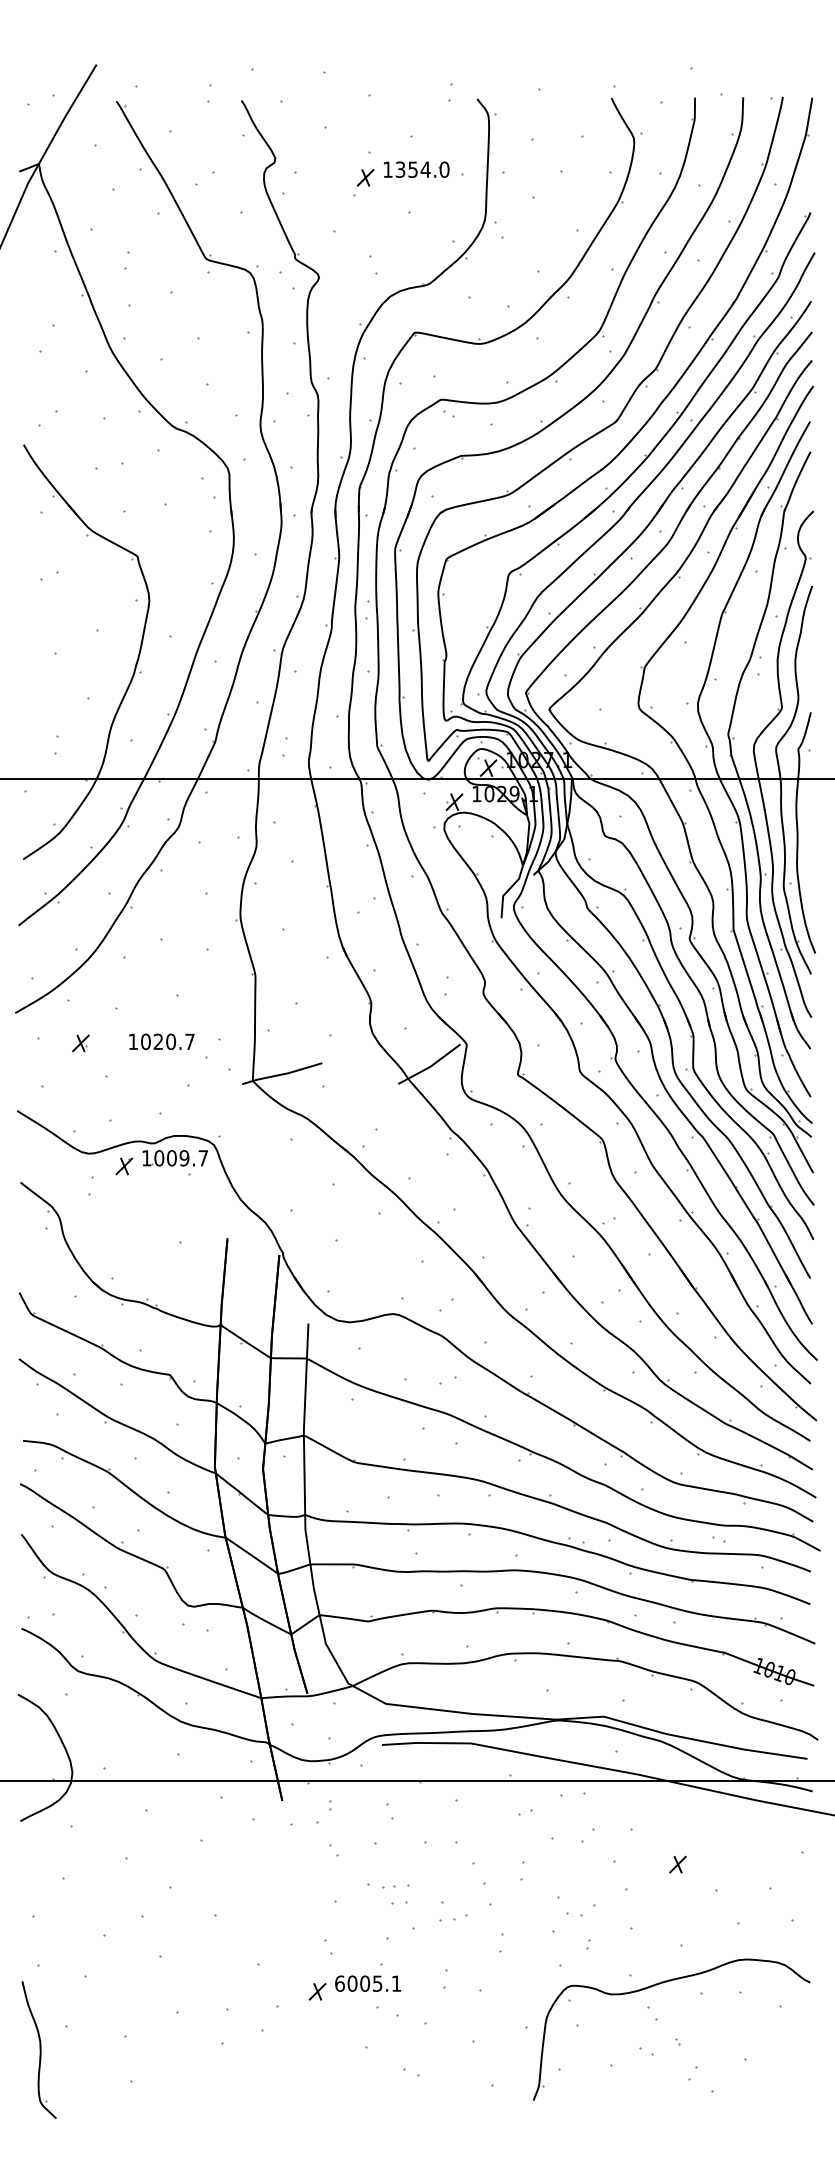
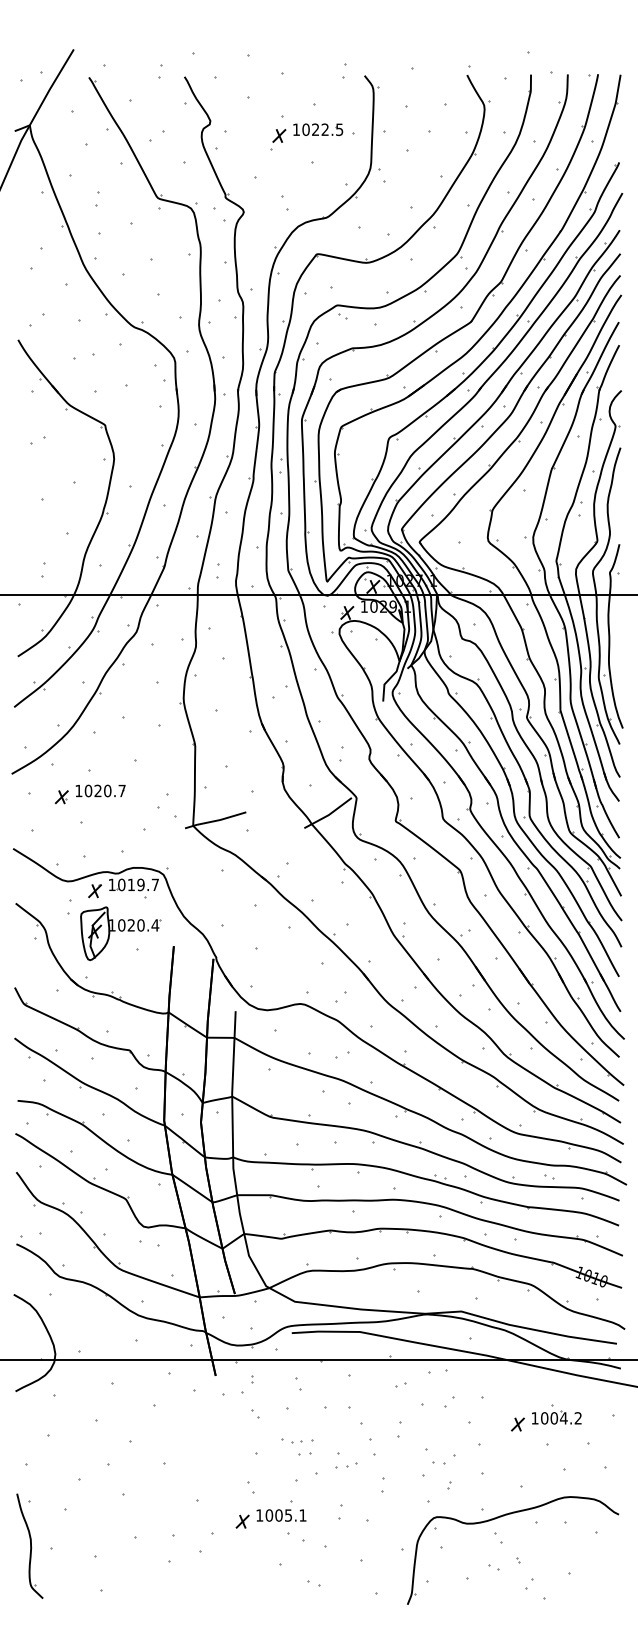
text: (422, 169) -> (322, 129), 1354.0 -> 1022.5
part: (161, 1041) -> (100, 790), moved
text: (172, 1157) -> (131, 884), 1009.7 -> 1019.7
part: (157, 1221) -> (120, 933), added
part: (728, 1851) -> (556, 1414), added
text: (339, 1983) -> (259, 1515), 6005.1 -> 1005.1
part: (38, 2049) -> (29, 1545), moved

